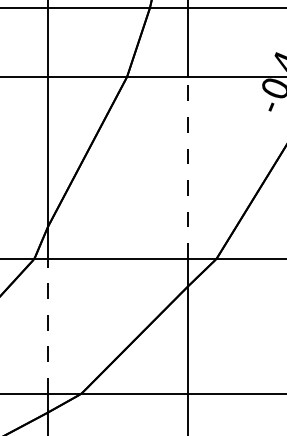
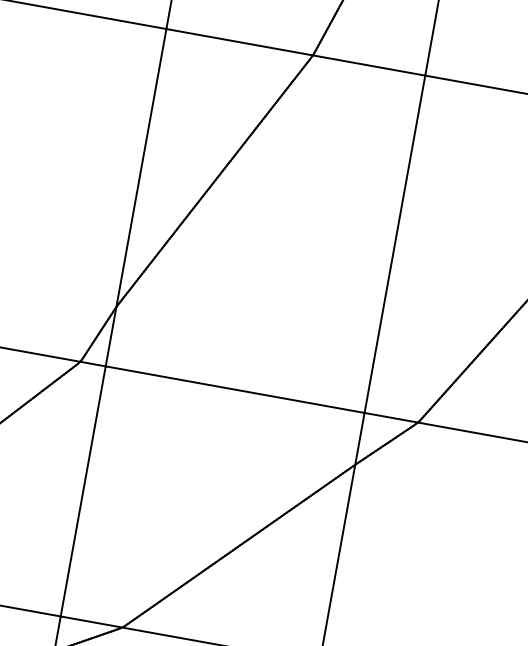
line: (187, 167) -> (394, 243), dashed -> solid
line: (47, 325) -> (82, 489), dashed -> solid

